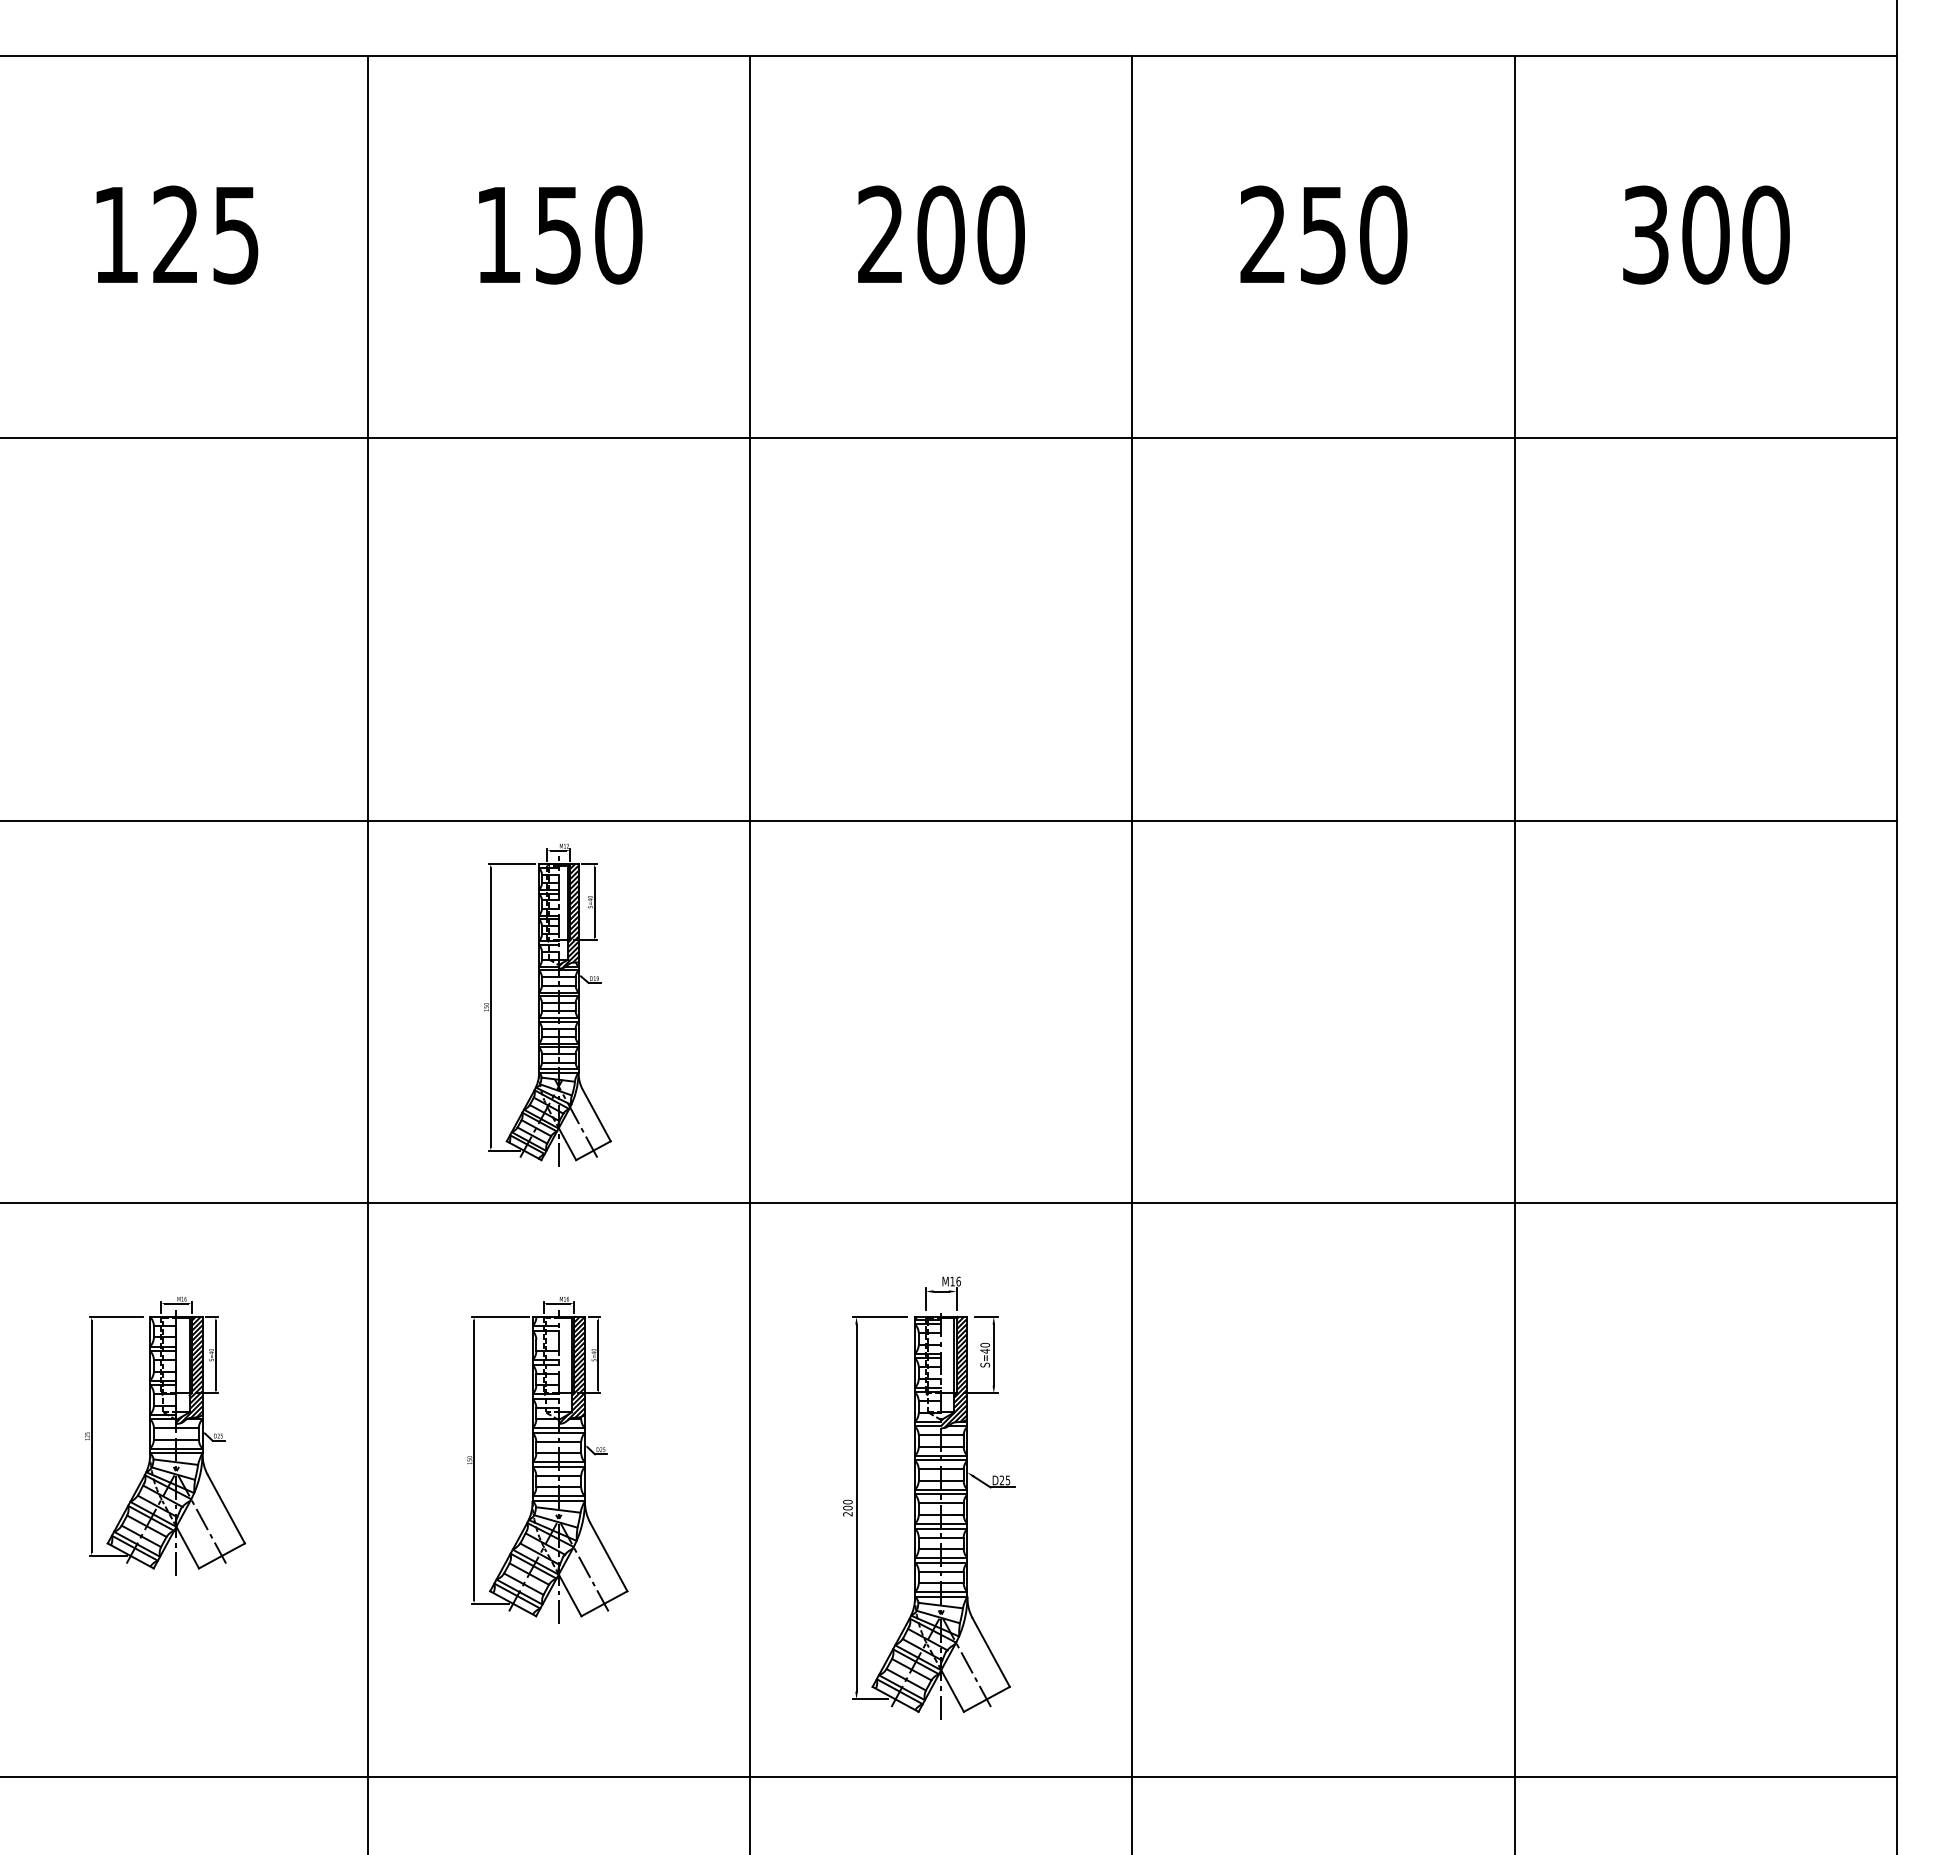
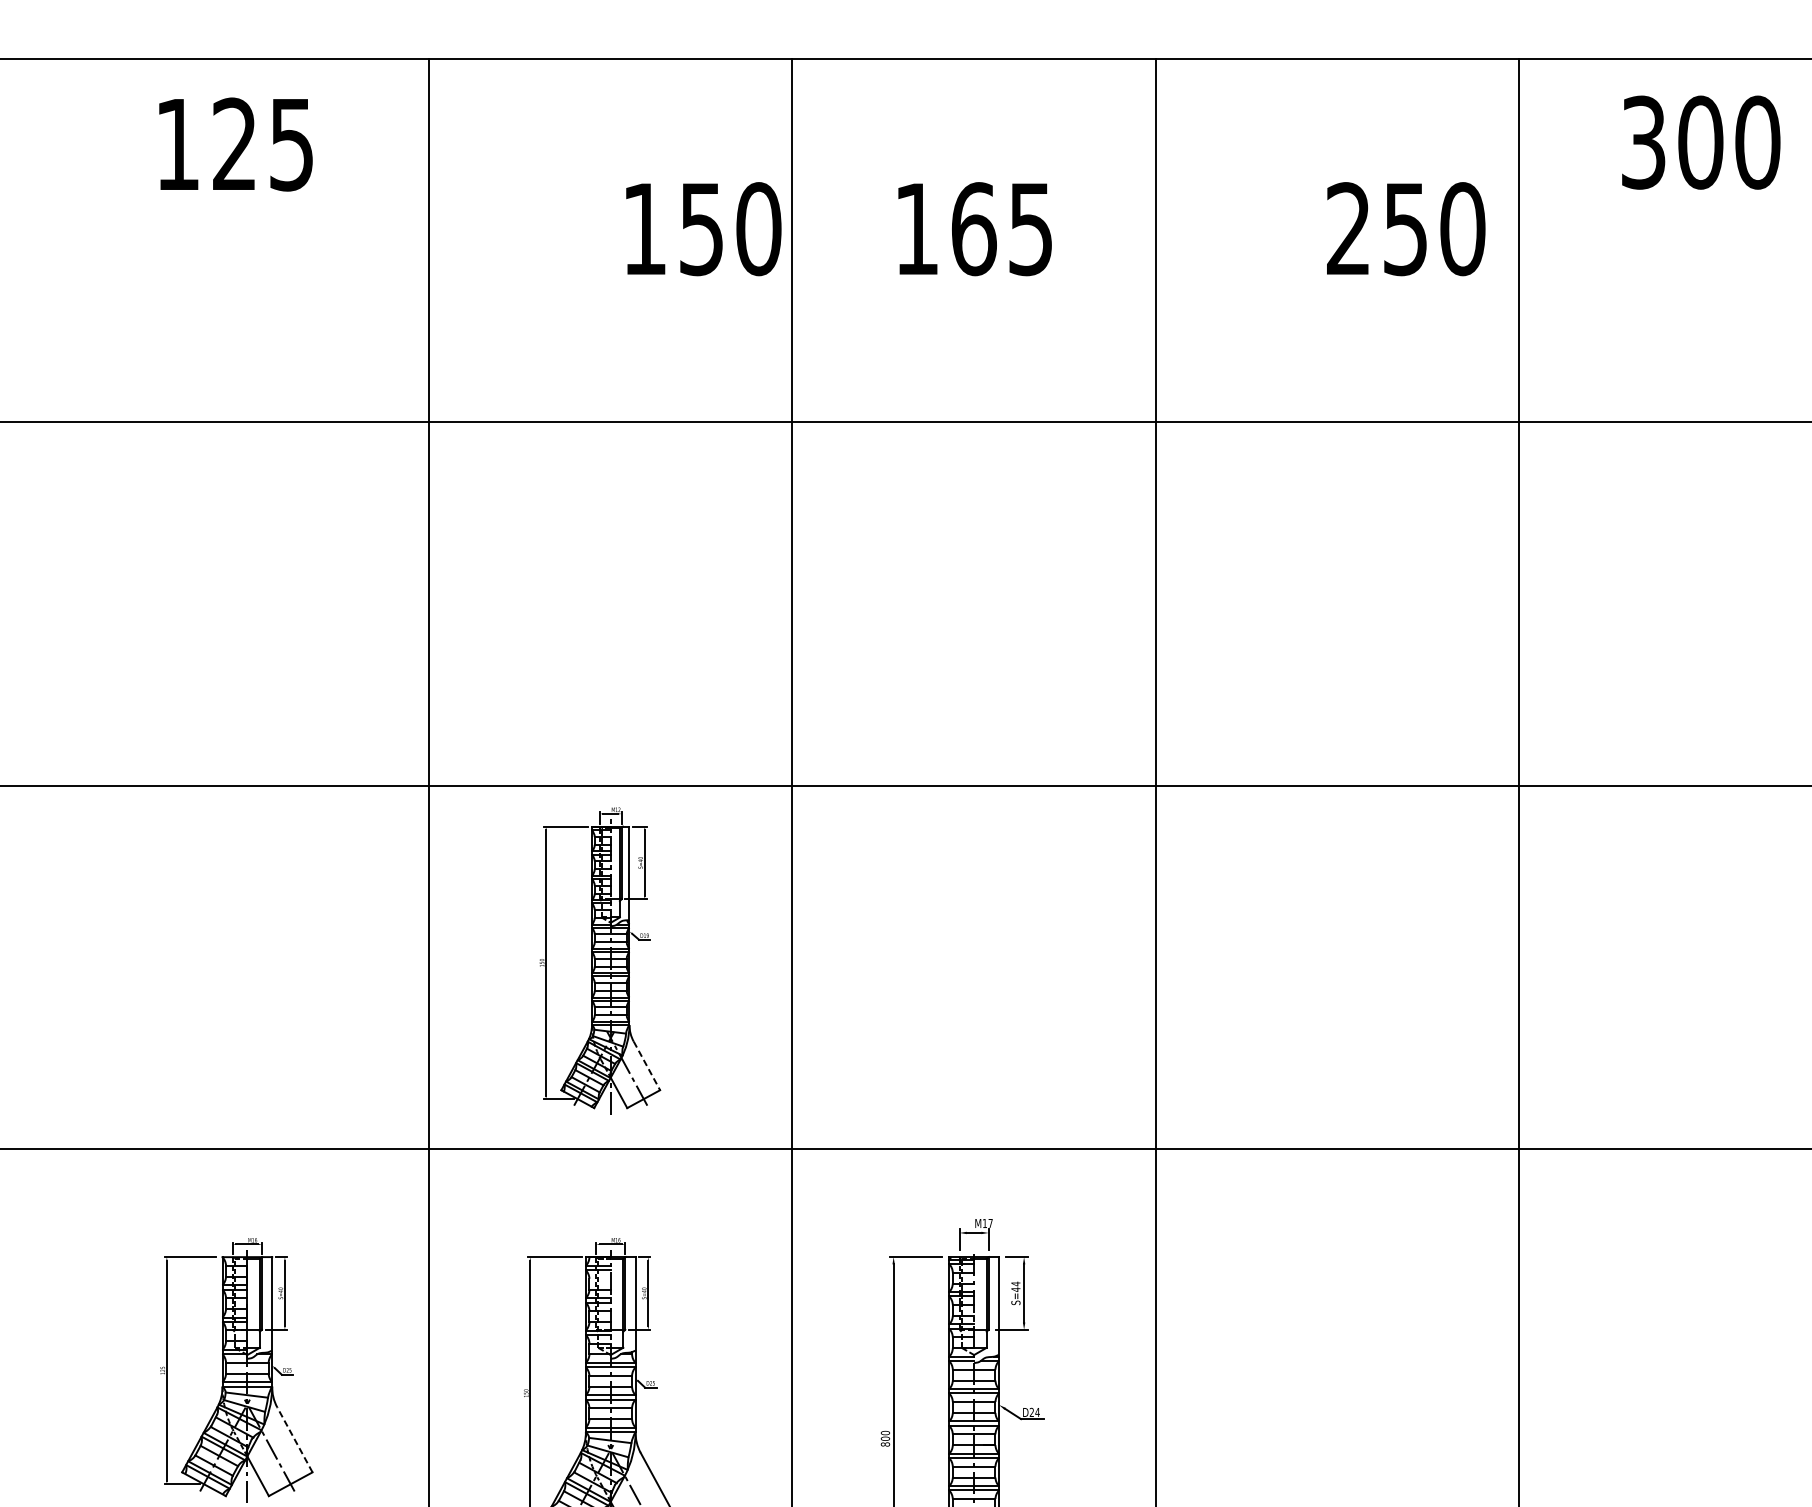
text: (177, 234) -> (236, 144), moved
text: (560, 234) -> (703, 228), moved
text: (941, 234) -> (974, 228), 200 -> 165
text: (1323, 234) -> (1405, 228), moved
text: (1706, 234) -> (1701, 142), moved
hatch: (568, 915) -> (619, 875), removed
line: (597, 1116) -> (647, 1066), solid -> dashed
text: (958, 1281) -> (990, 1223), M16 -> M17
text: (985, 1344) -> (1016, 1283), S=40 -> S=44
hatch: (189, 1369) -> (259, 1307), removed
hatch: (571, 1369) -> (622, 1307), removed
hatch: (954, 1372) -> (986, 1309), removed
text: (1007, 1480) -> (1037, 1412), D25 -> D24
line: (226, 1509) -> (294, 1440), solid -> dashed
text: (847, 1513) -> (885, 1443), 200 -> 800

